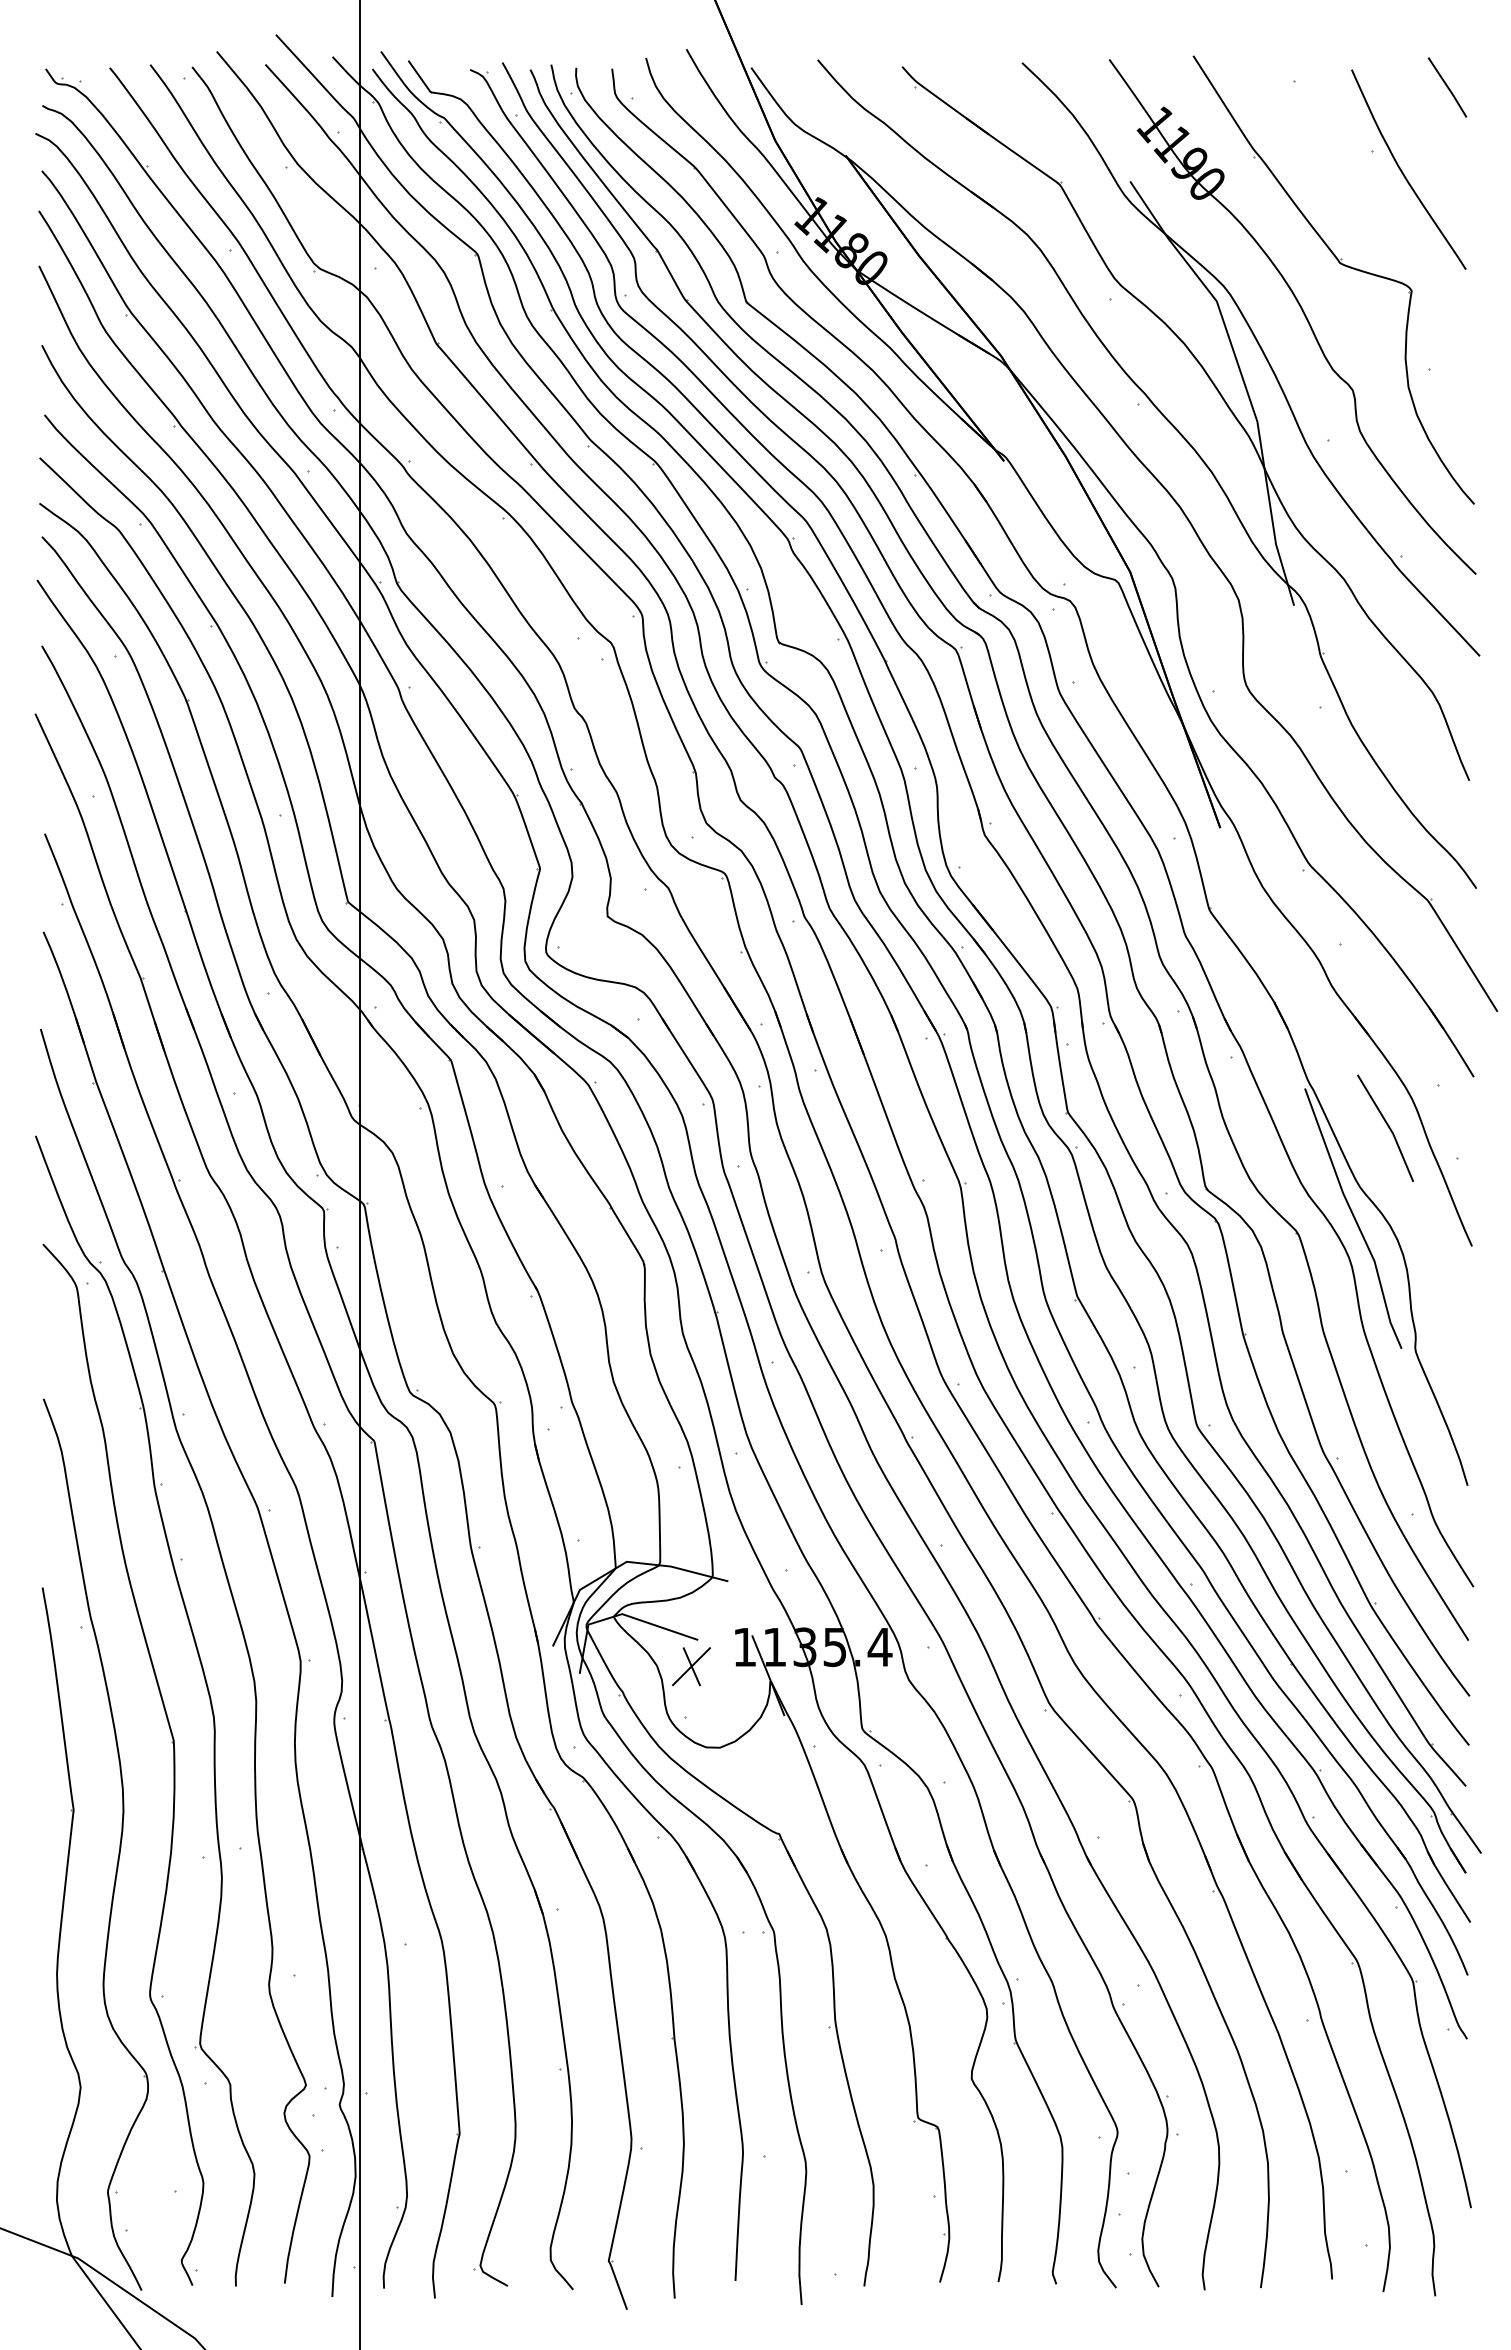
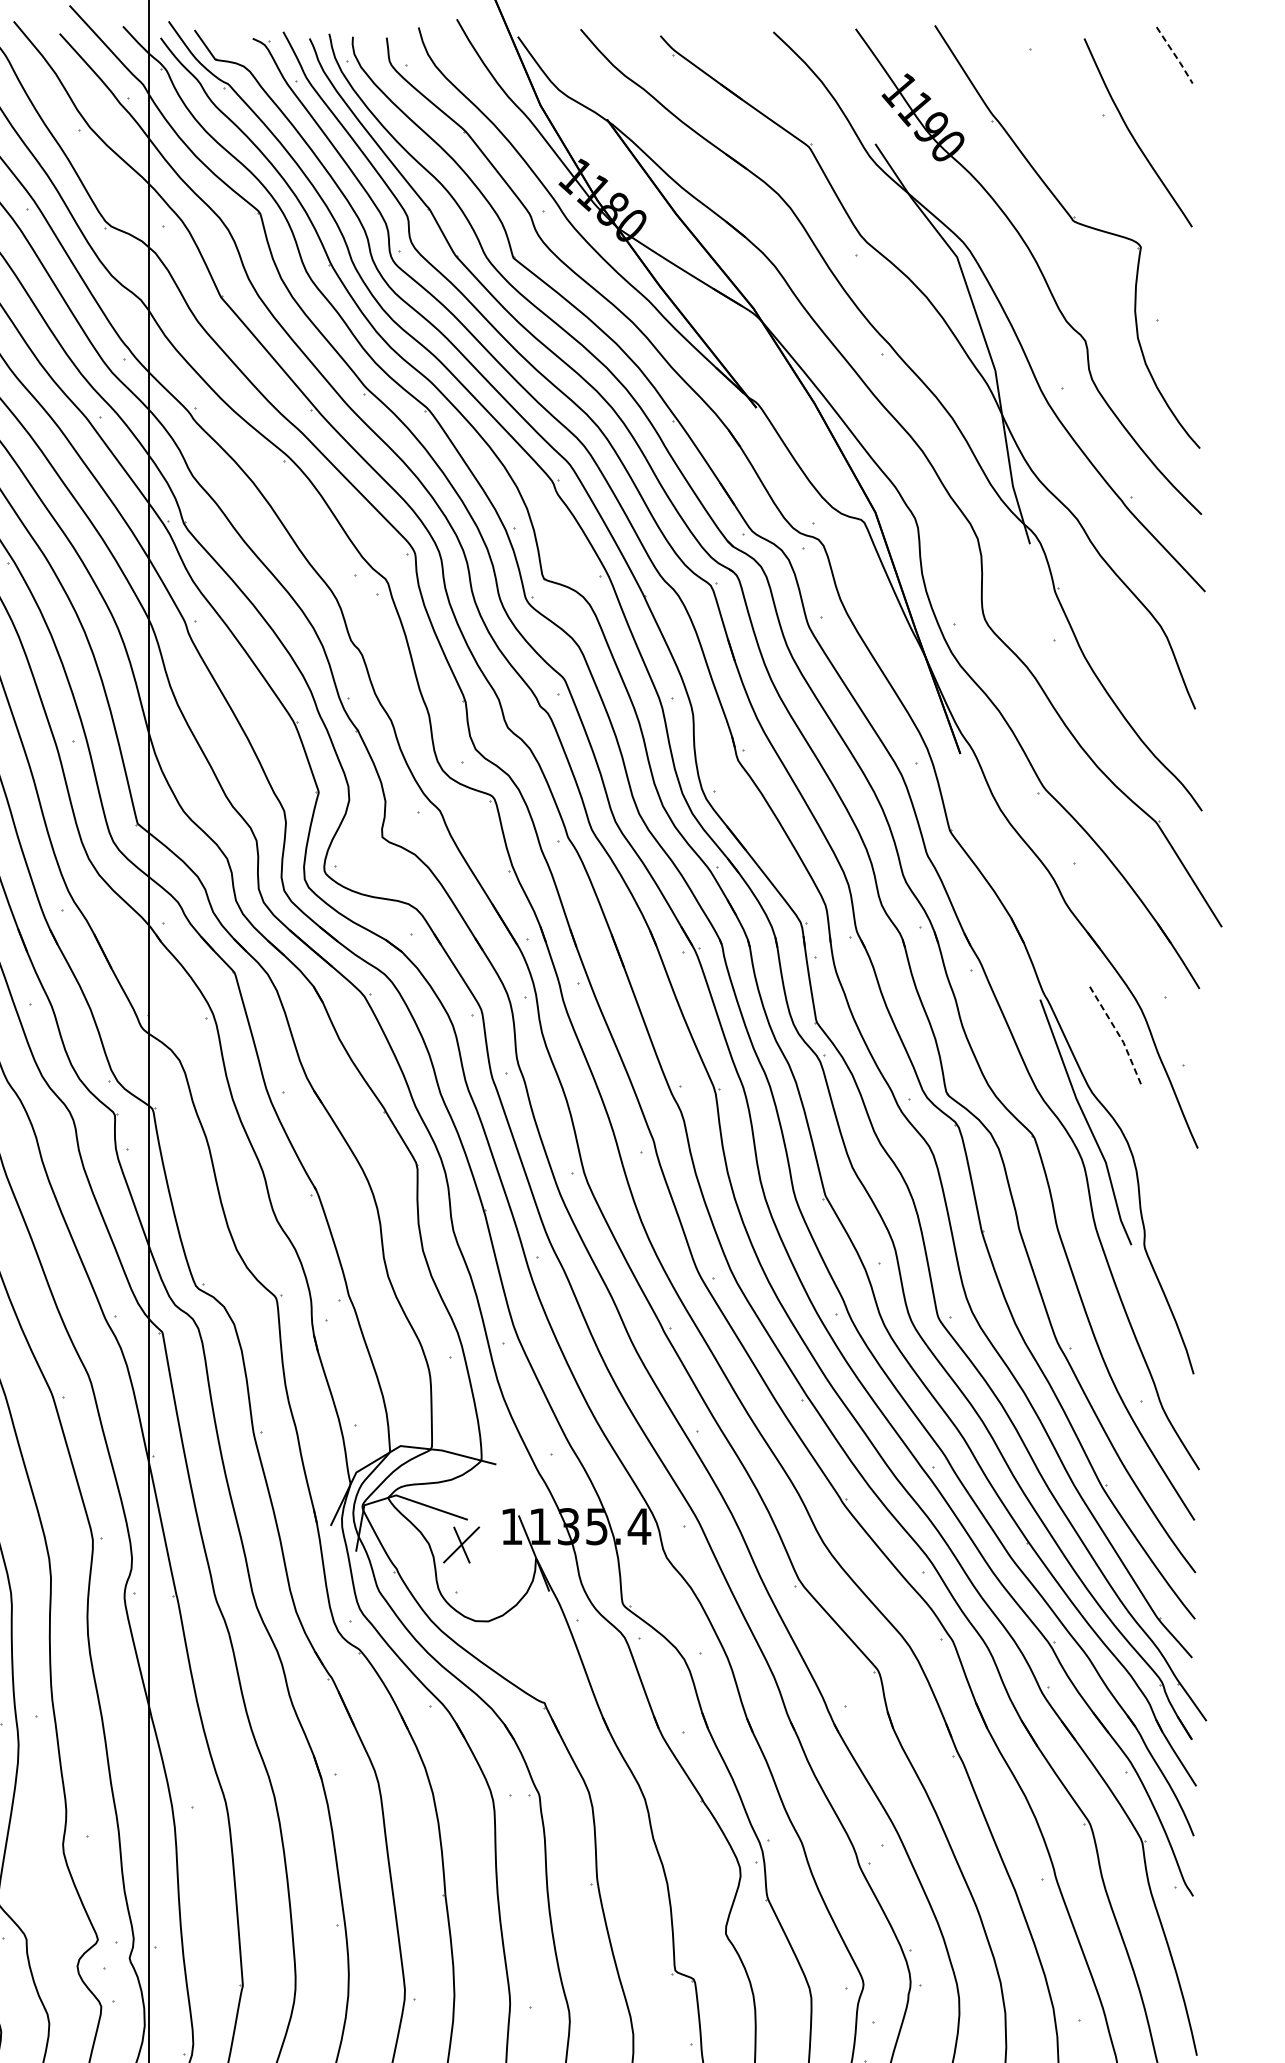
line: (1447, 86) -> (1174, 54), solid -> dashed
line: (1389, 1127) -> (1119, 1036), solid -> dashed

